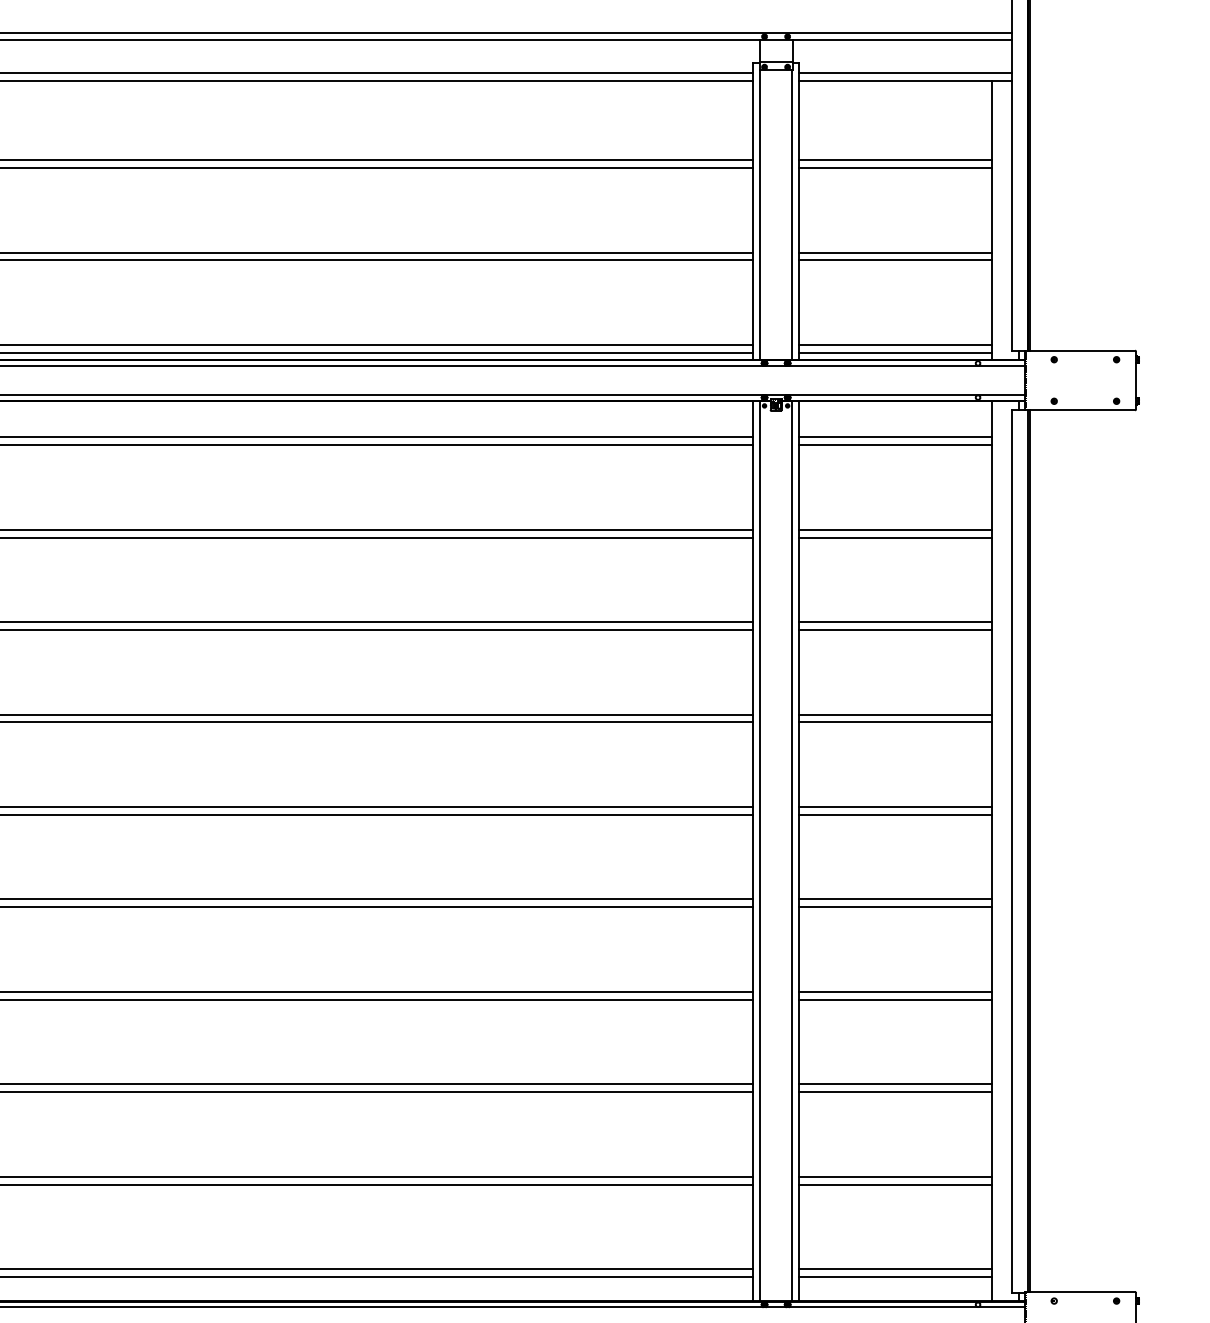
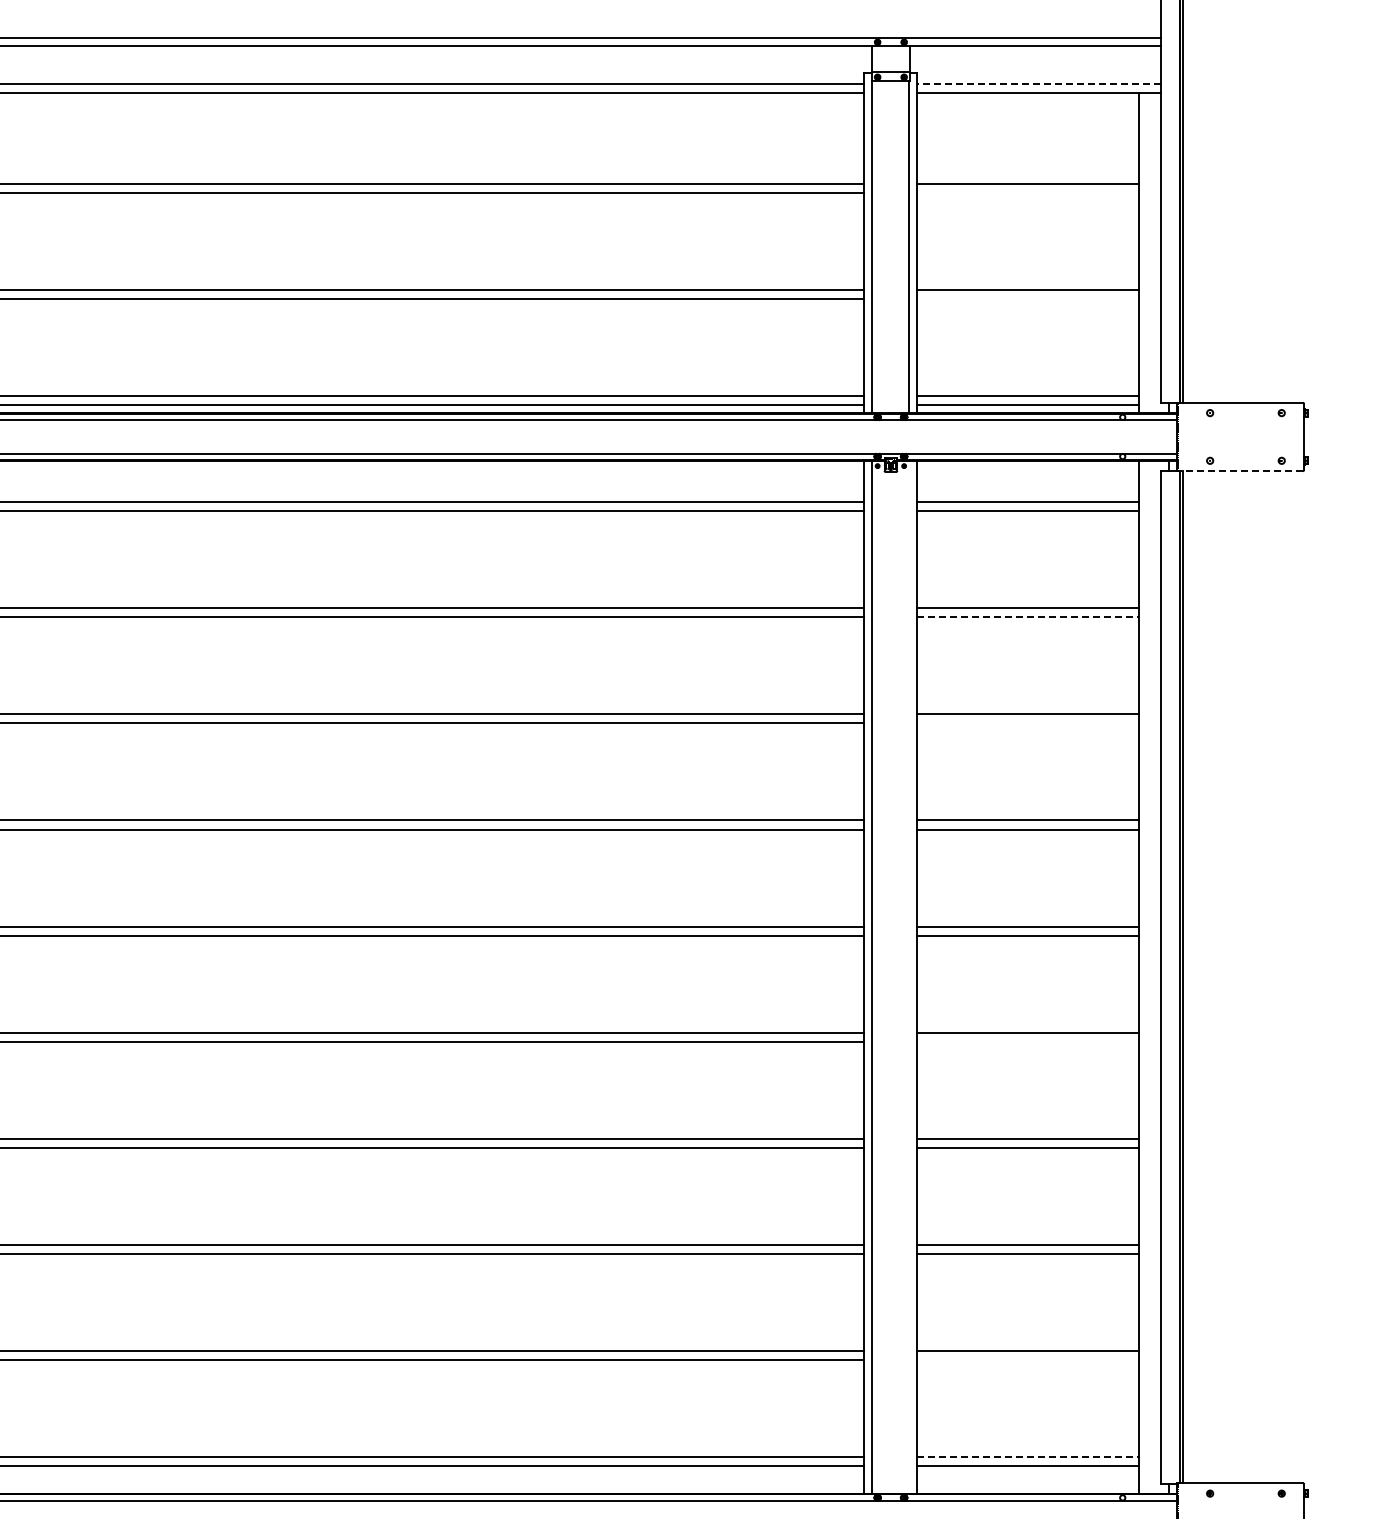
line: (904, 72) -> (1038, 83), solid -> dashed
line: (895, 167) -> (1027, 192), removed
line: (895, 260) -> (1027, 299), removed
line: (1079, 410) -> (1239, 471), solid -> dashed
line: (895, 537) -> (1028, 617), solid -> dashed
line: (895, 630) -> (1027, 723), removed
line: (792, 850) -> (909, 976), removed
line: (895, 907) -> (1027, 1041), removed
line: (895, 1184) -> (1027, 1359), removed
line: (895, 1269) -> (1028, 1457), solid -> dashed

